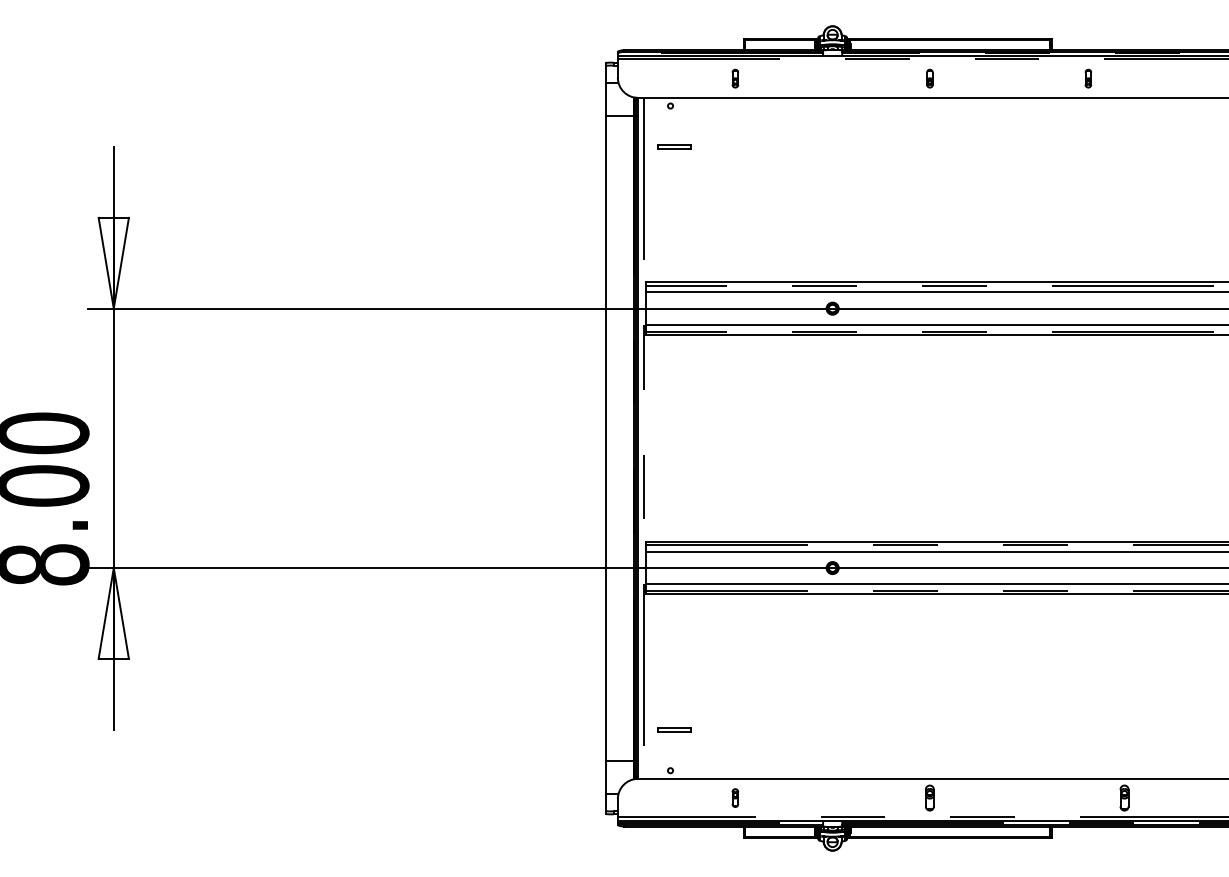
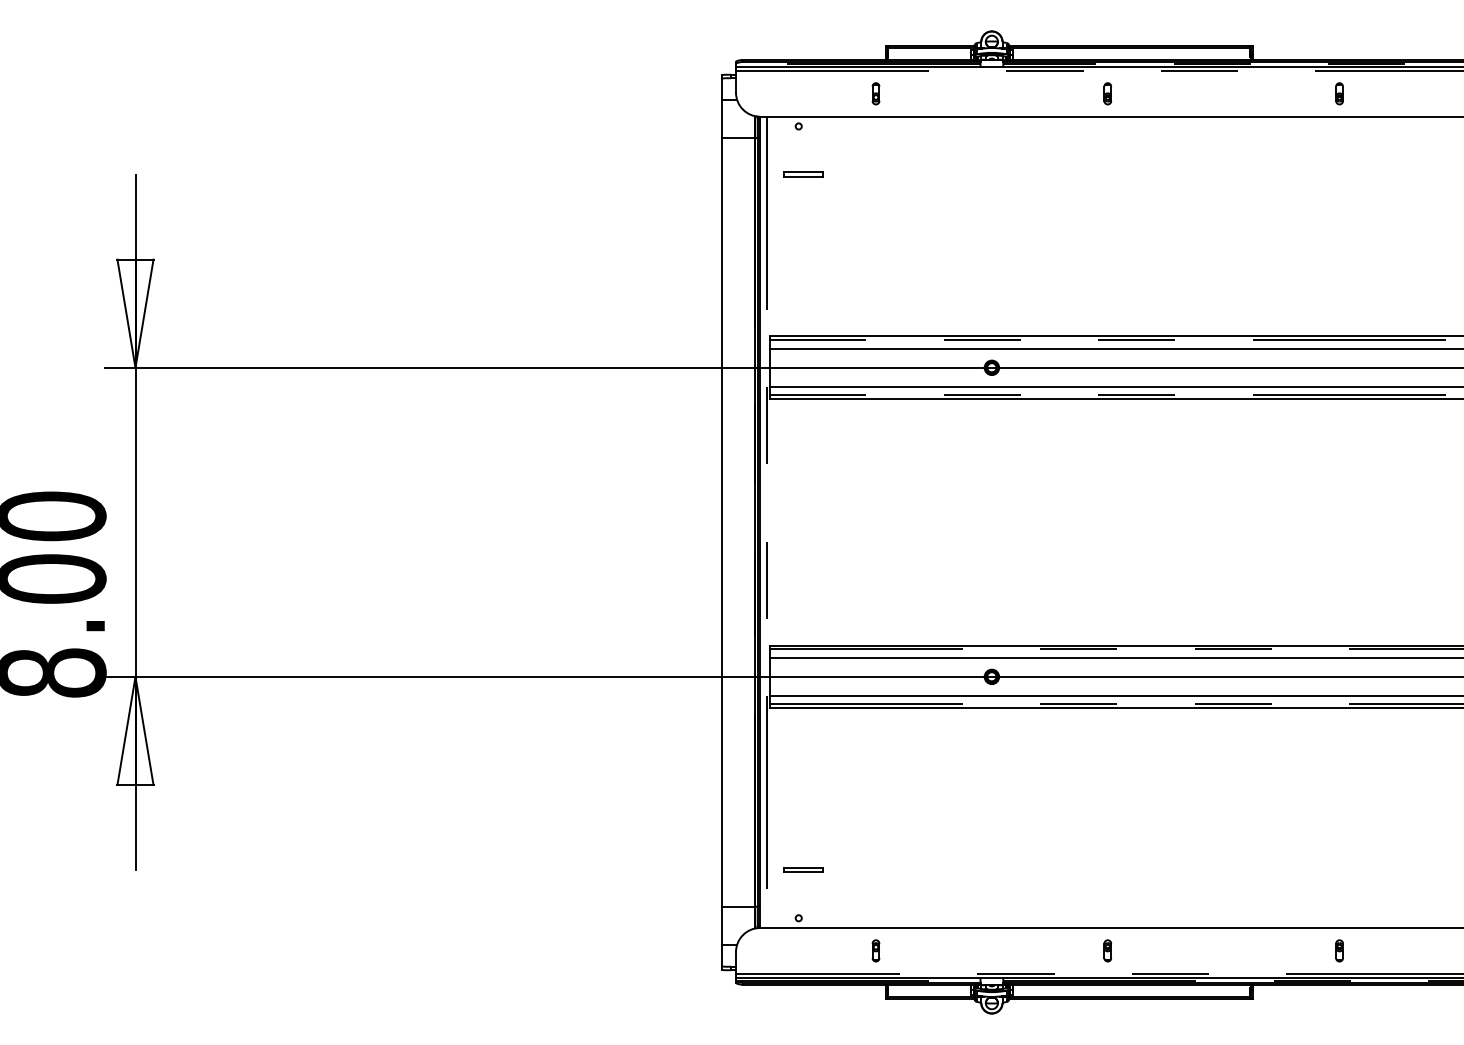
part: (1088, 78) -> (1339, 93), moved
part: (929, 797) -> (1107, 950), size x0.71
part: (1124, 797) -> (1339, 950), size x0.71

